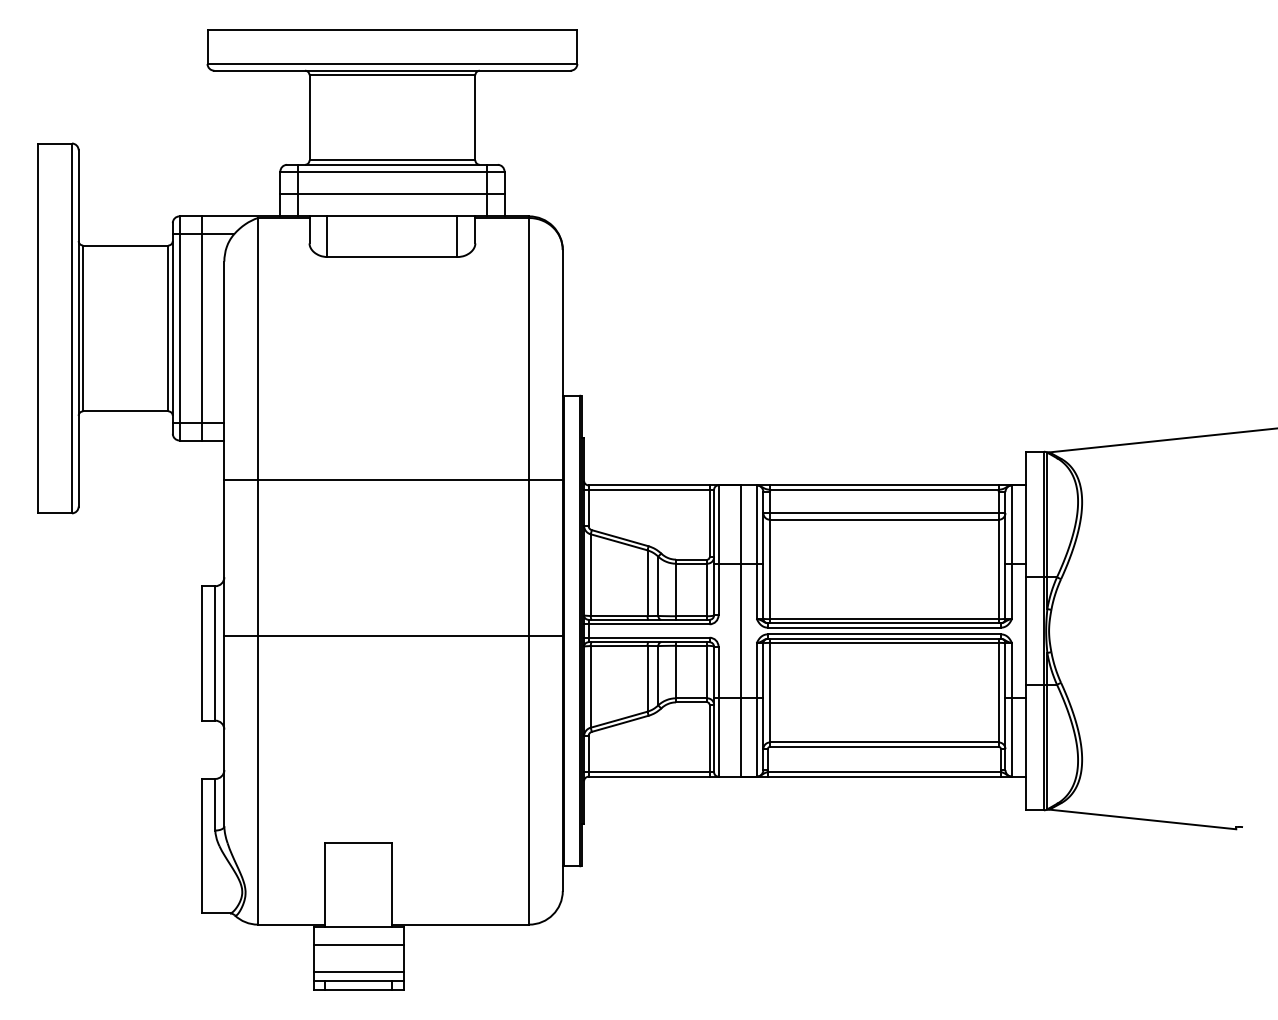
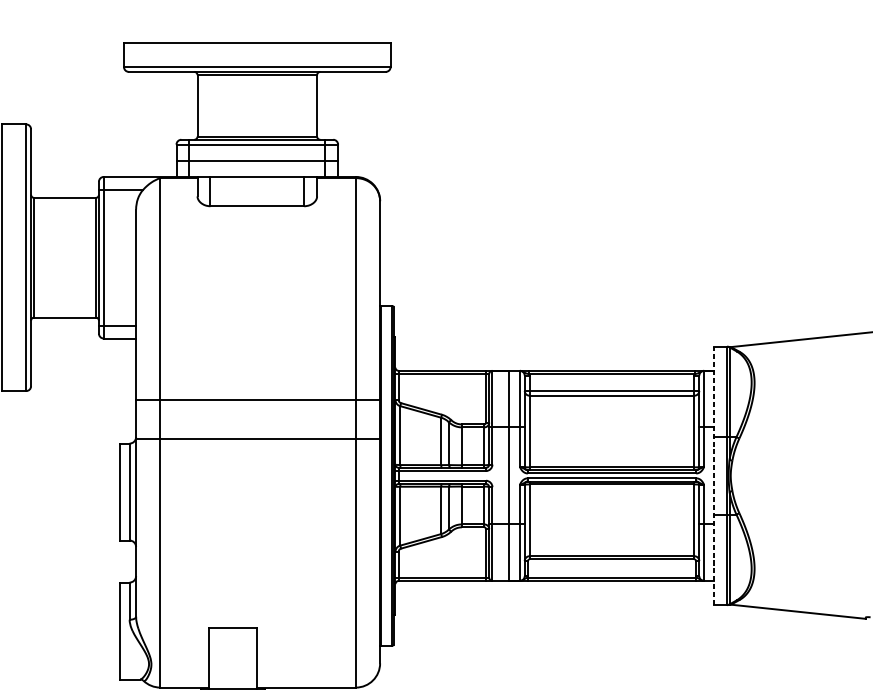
line: (201, 328) -> (119, 257), removed
line: (393, 480) -> (258, 399), moved
line: (1025, 630) -> (713, 475), solid -> dashed
line: (393, 635) -> (258, 438), moved

